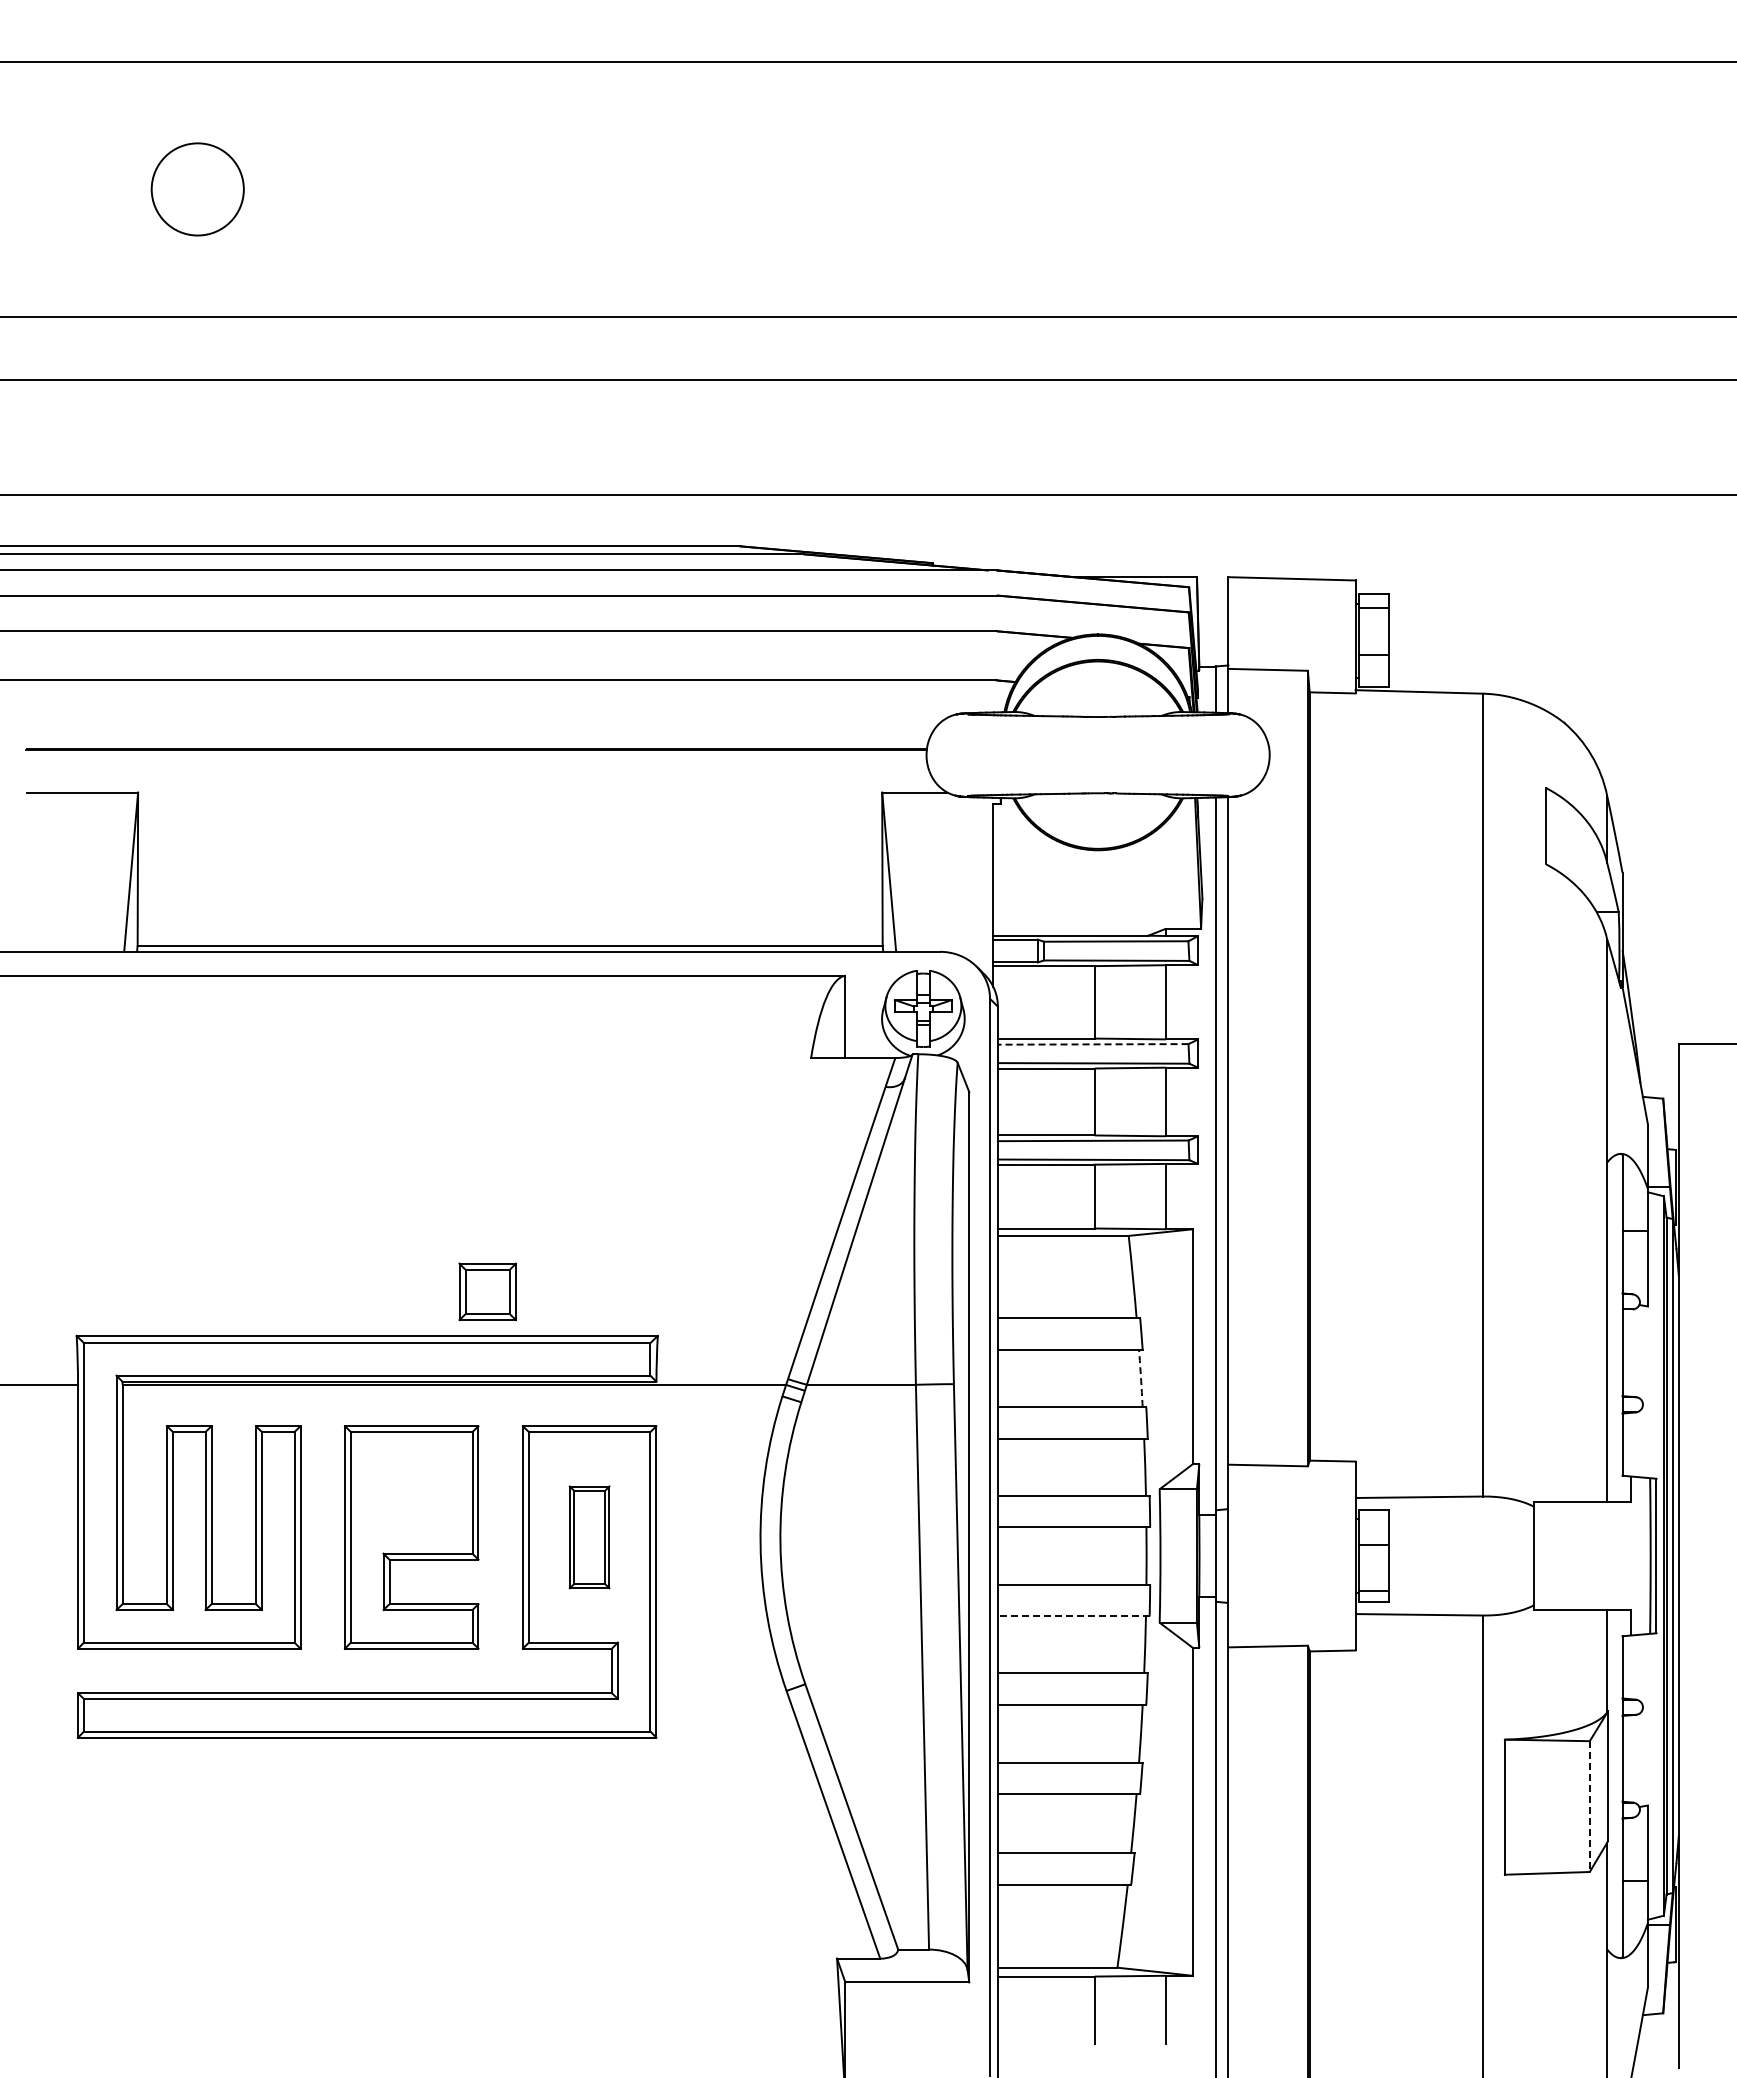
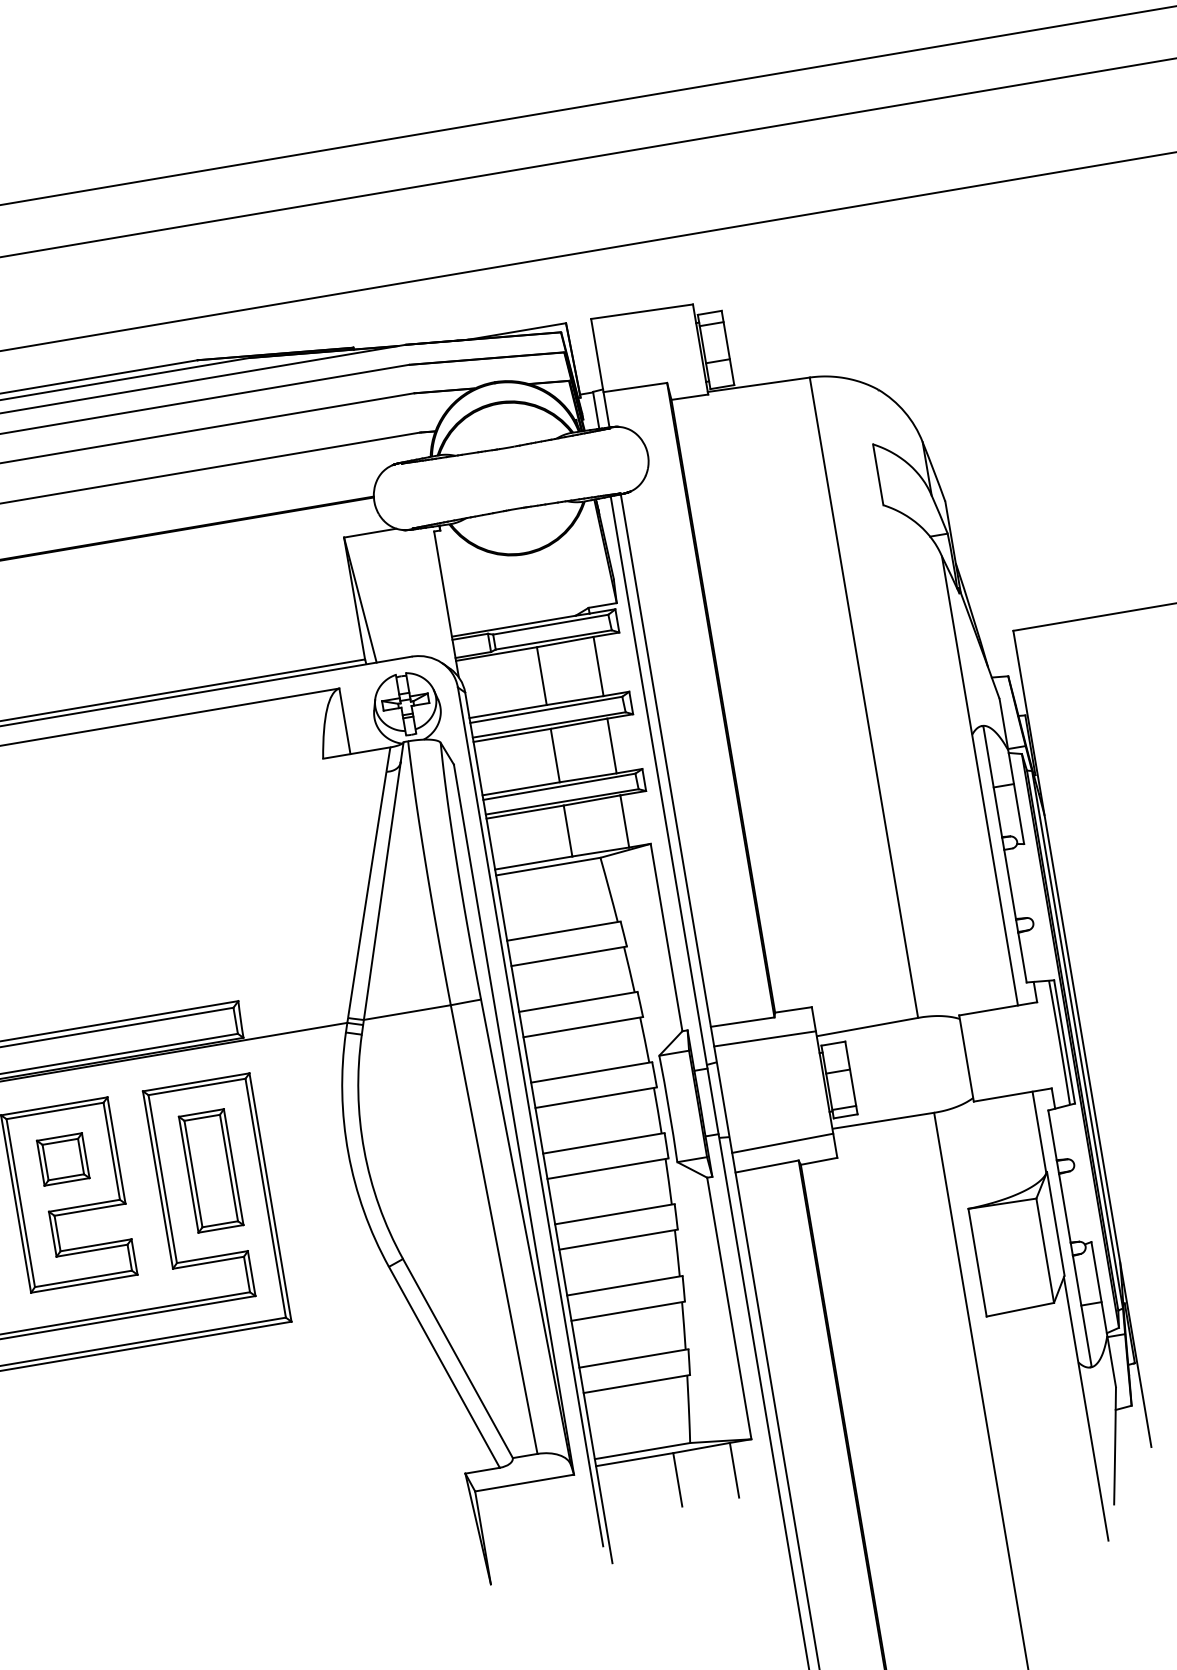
line: (1092, 1044) -> (545, 710), dashed -> solid
part: (487, 1291) -> (63, 1159), moved
arc: (1141, 1378) -> (629, 969), dashed -> solid
line: (1291, 1490) -> (764, 1038), added
part: (589, 1537) -> (211, 1171), size x1.43
line: (1073, 1616) -> (607, 1168), dashed -> solid
line: (1291, 1621) -> (782, 1143), added
line: (1589, 1807) -> (1045, 1251), dashed -> solid

